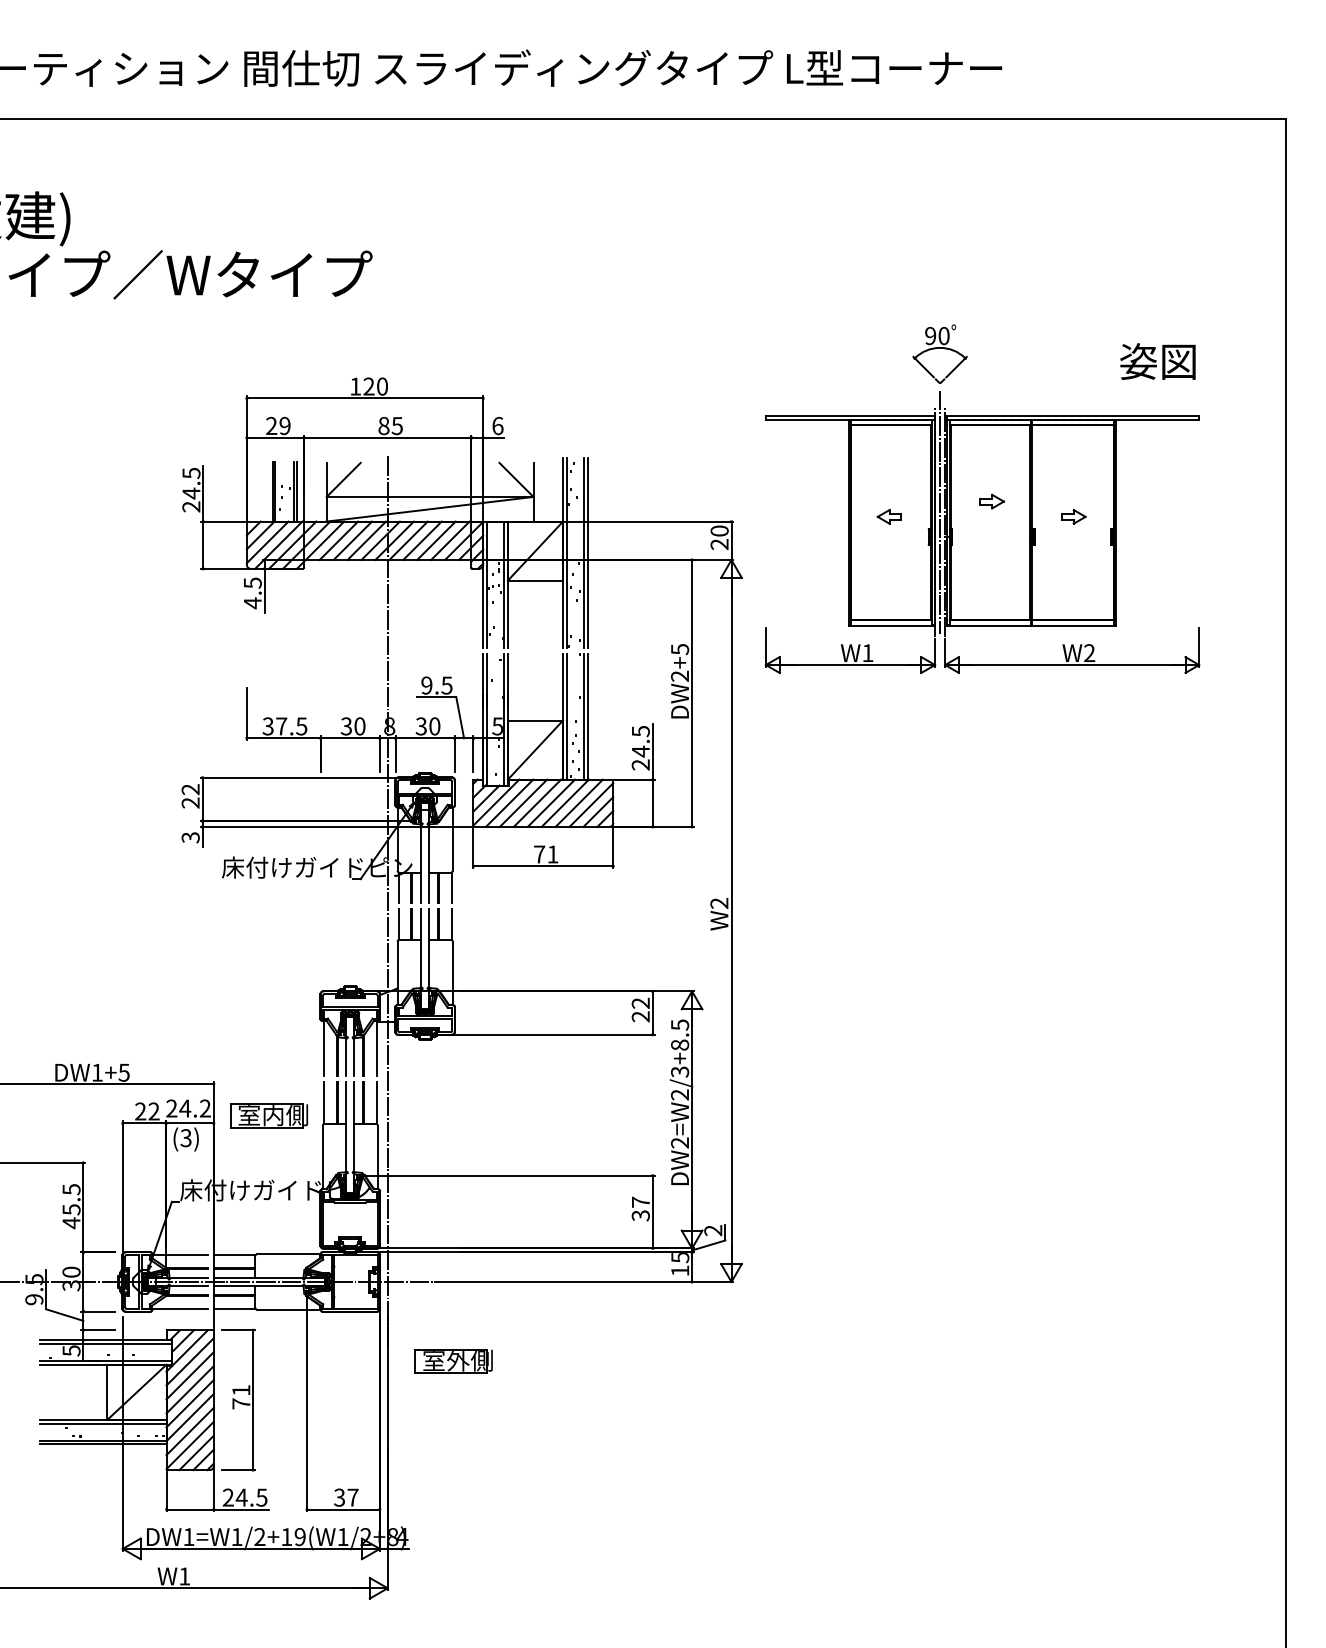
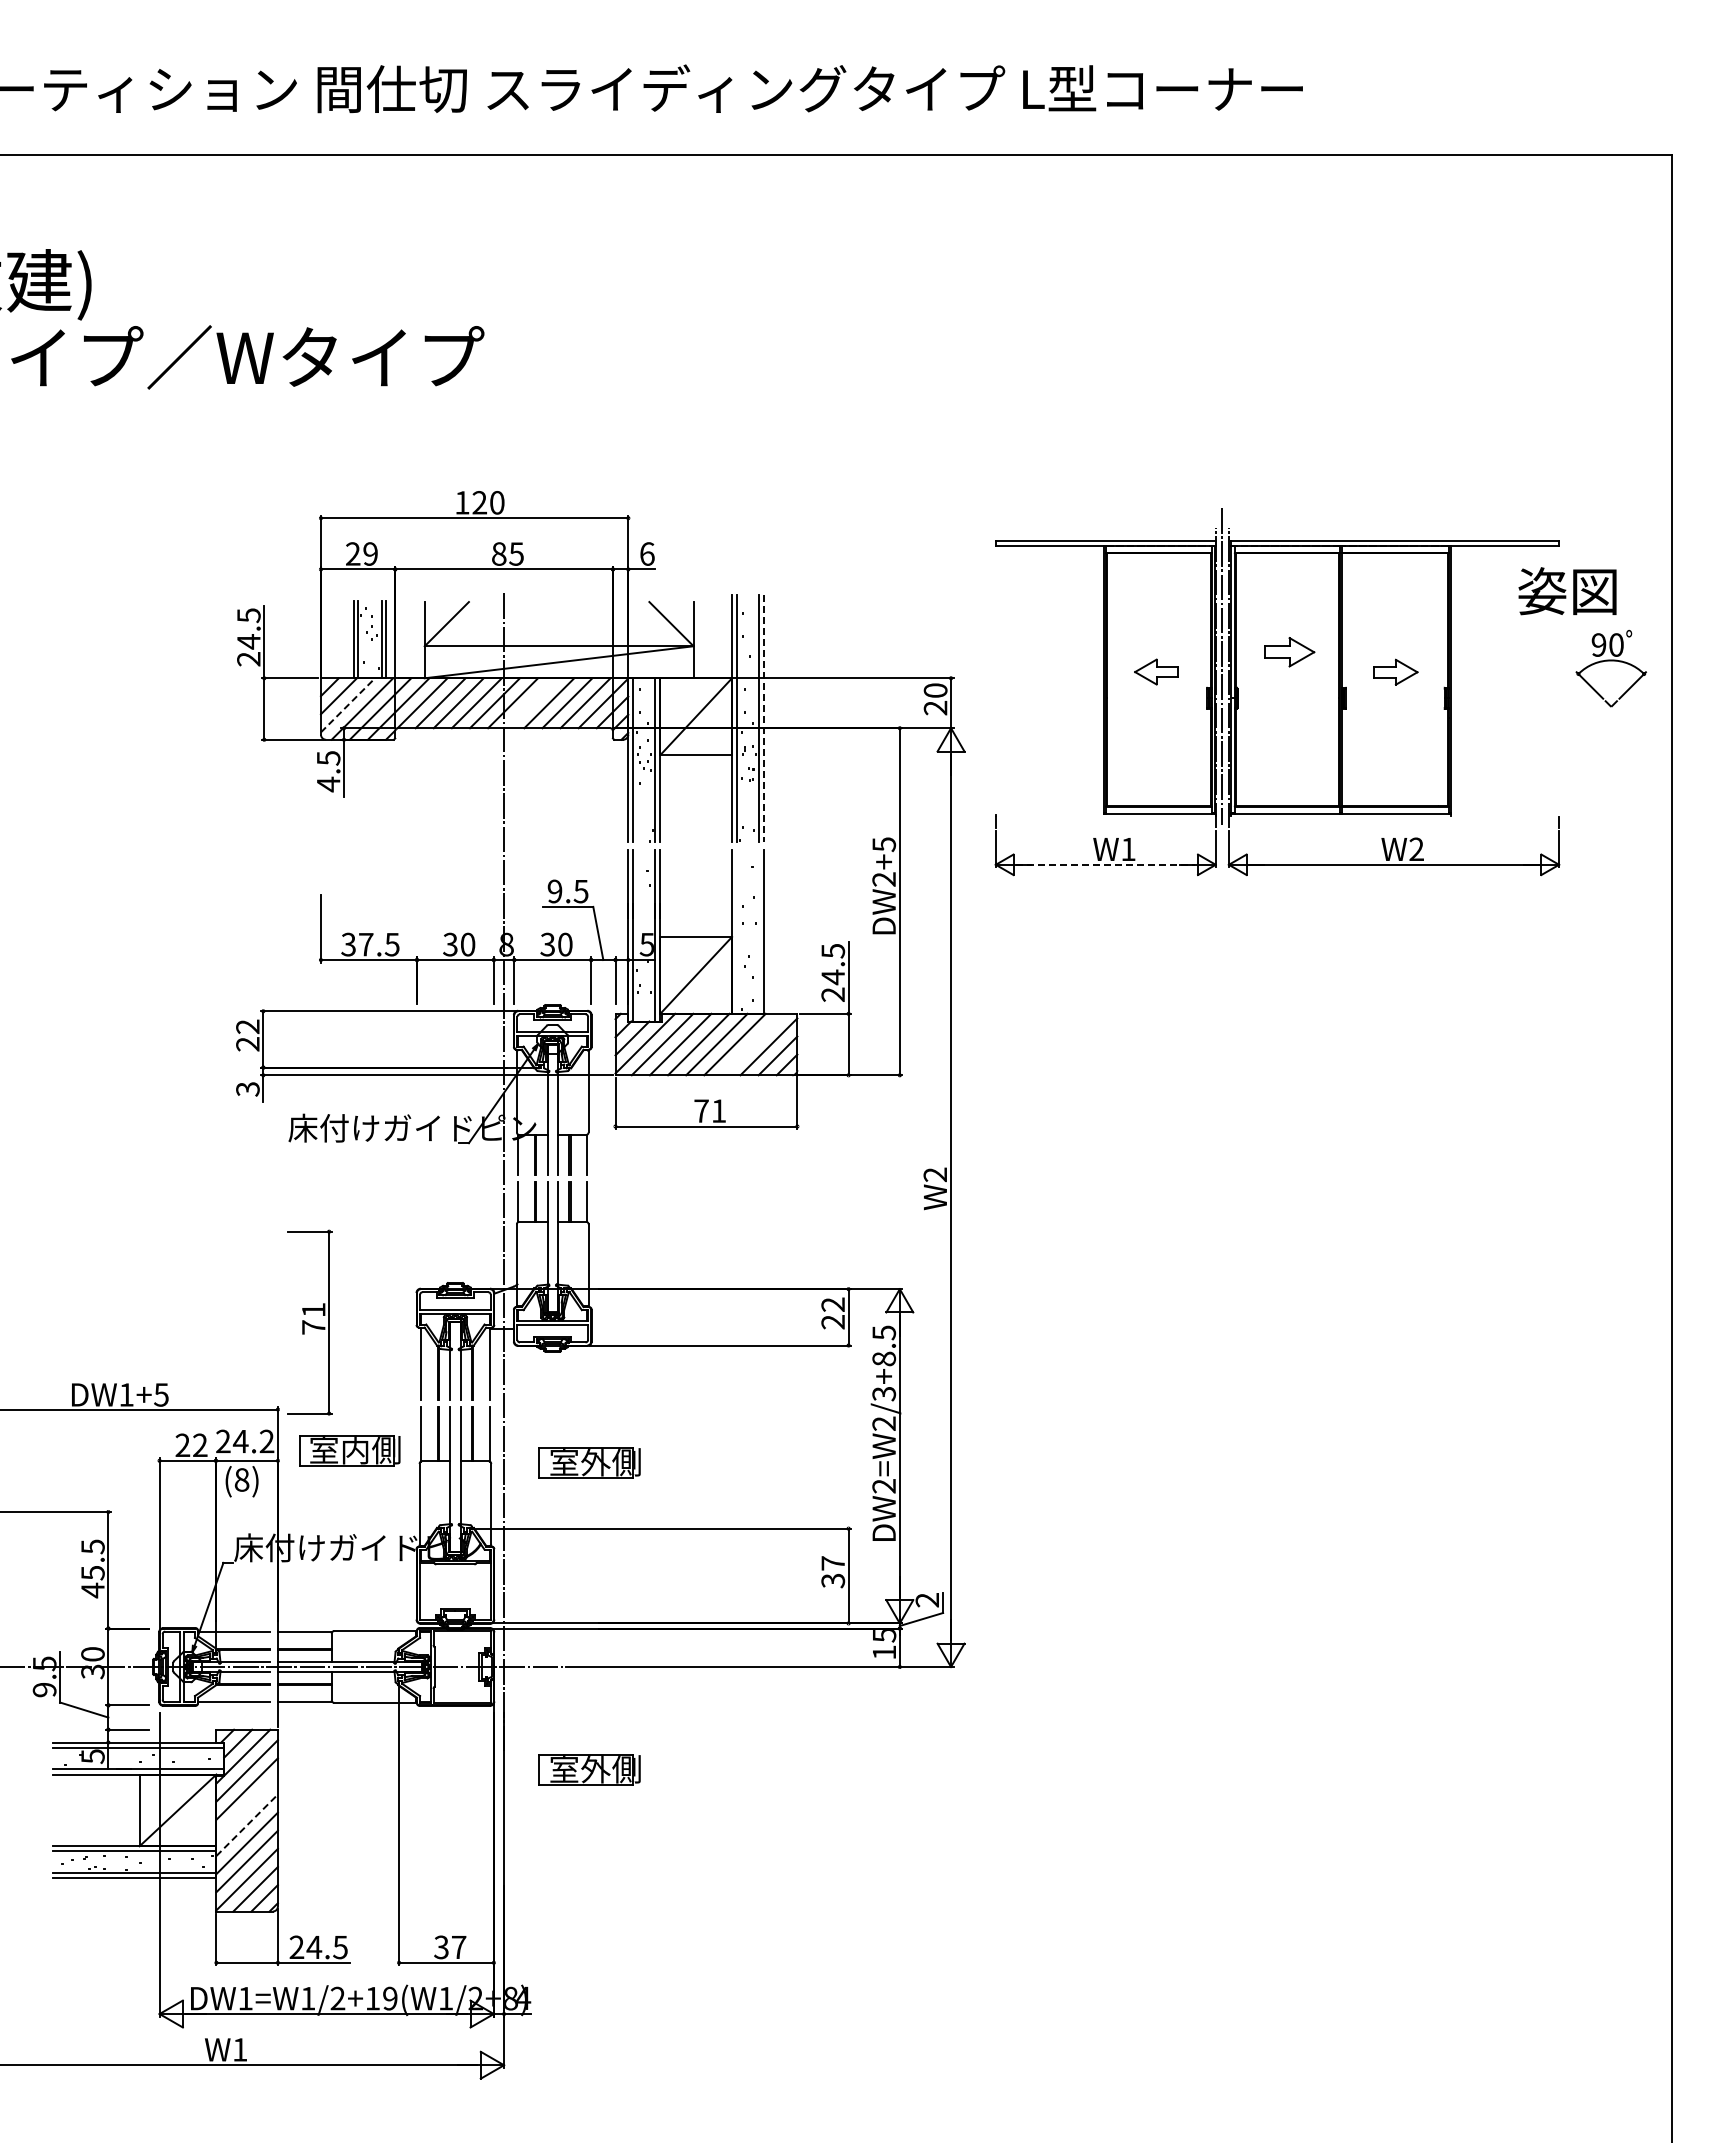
part: (939, 348) -> (1610, 661), moved
text: (1157, 361) -> (1567, 591), moved
part: (992, 501) -> (1290, 652), size x1.6
part: (1074, 516) -> (1396, 671), size x1.4
part: (889, 517) -> (1156, 672), size x1.4
line: (408, 540) -> (531, 703), removed
line: (268, 541) -> (348, 704), solid -> dashed
line: (588, 552) -> (764, 718), solid -> dashed
line: (851, 664) -> (1106, 864), solid -> dashed
line: (567, 716) -> (737, 931), removed
line: (583, 716) -> (758, 931), removed
line: (578, 803) -> (752, 1044), removed
part: (453, 1124) -> (589, 1462), added
text: (185, 1137) -> (241, 1479), (3) -> (8)
line: (189, 1389) -> (246, 1806), removed
part: (238, 1400) -> (309, 1322), moved
line: (190, 1403) -> (247, 1824), solid -> dashed

